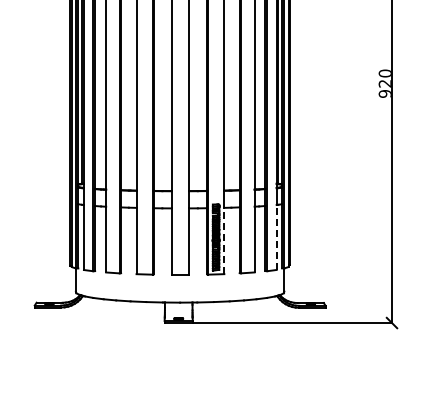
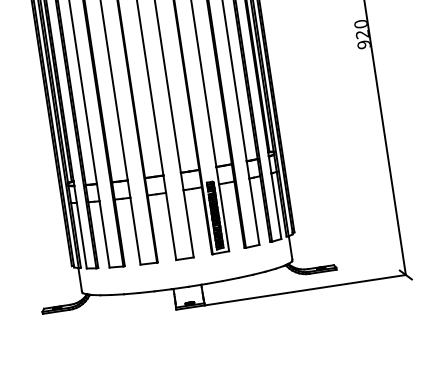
line: (276, 236) -> (276, 205), dashed -> solid
line: (224, 240) -> (224, 217), dashed -> solid

